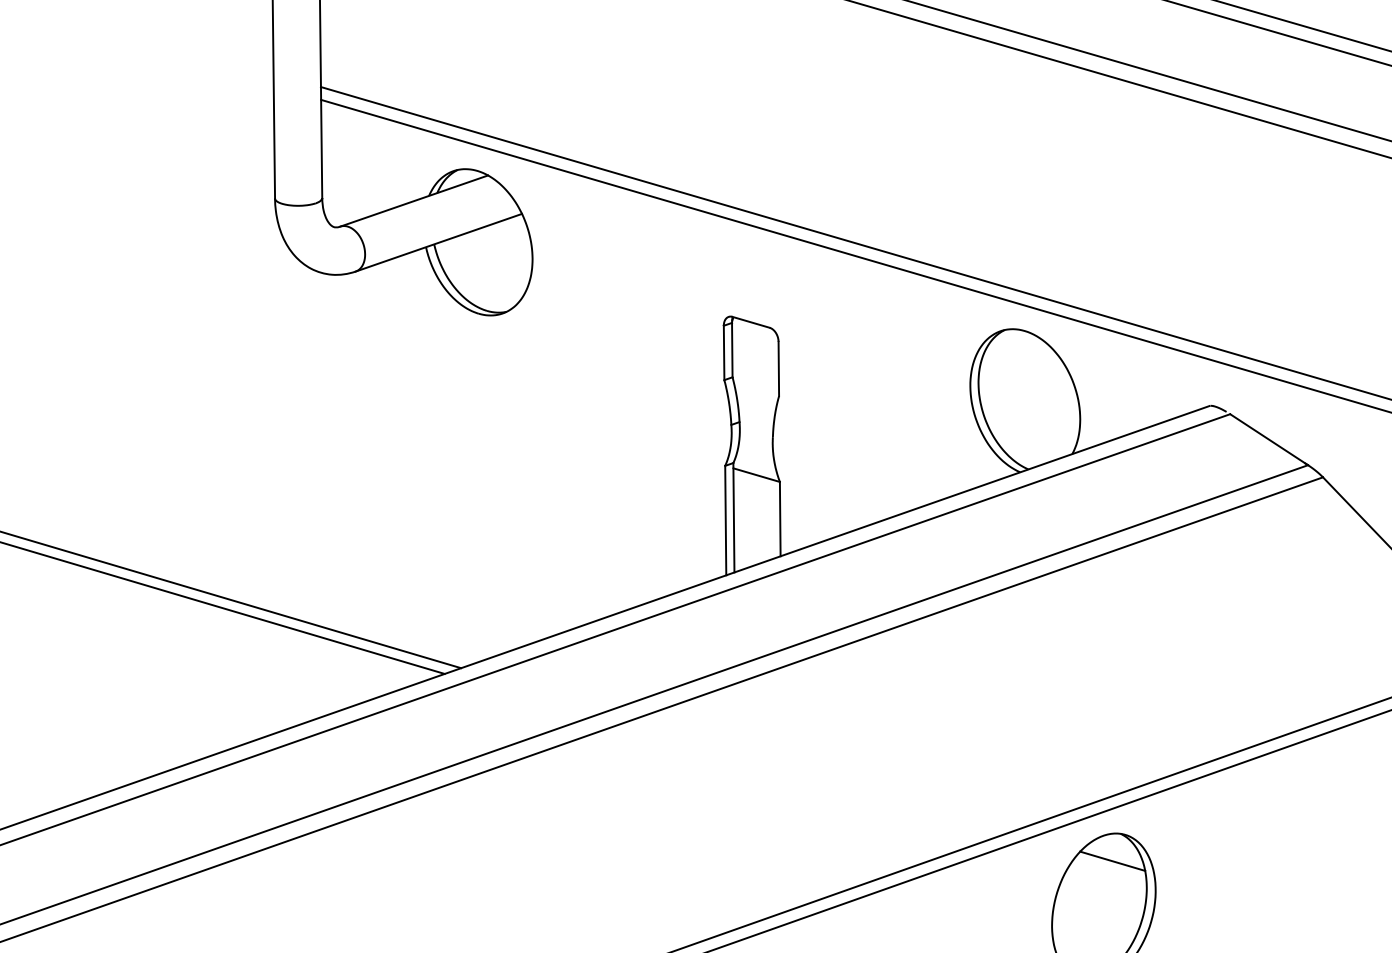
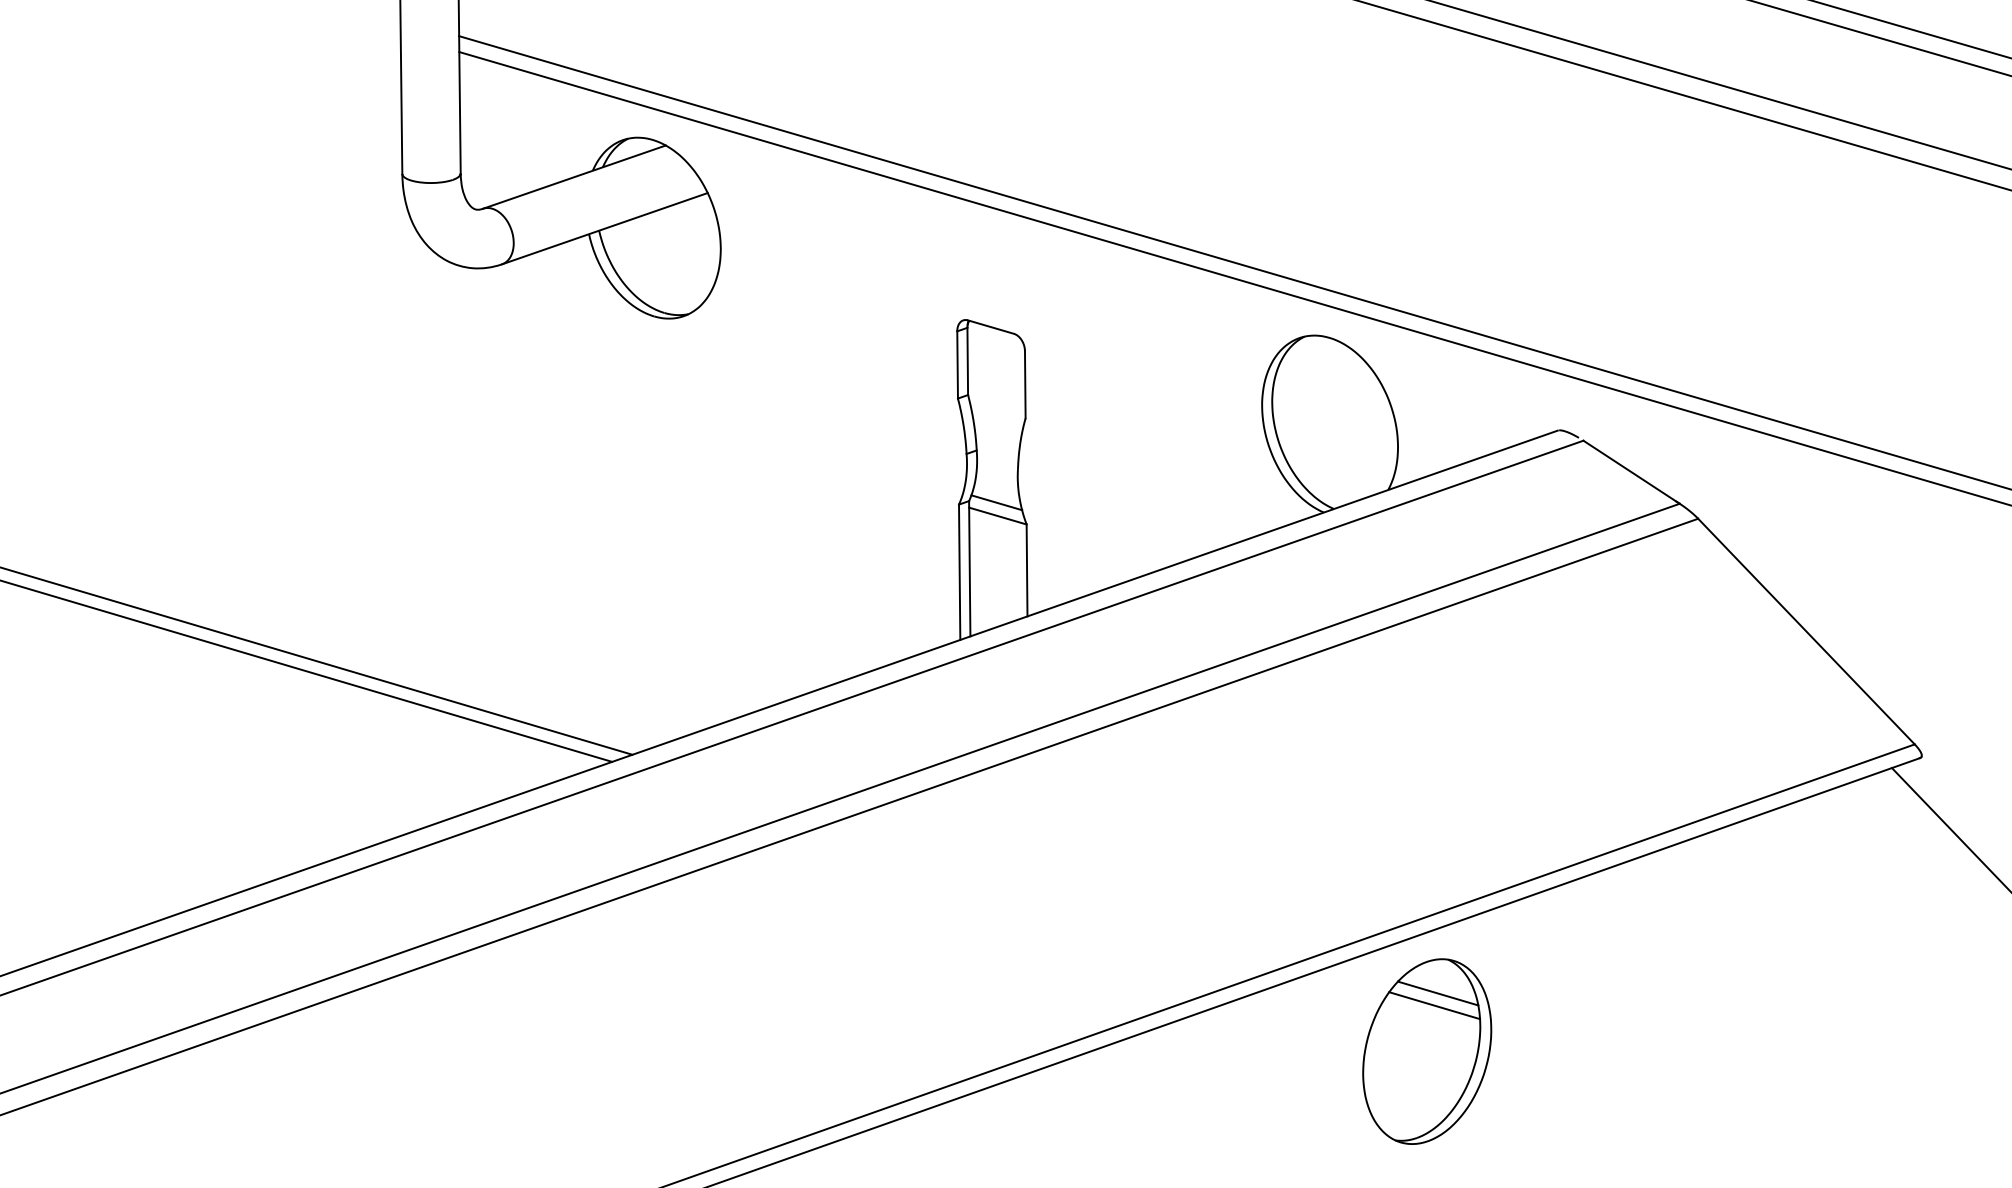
line: (755, 464) -> (996, 502), added
line: (1109, 870) -> (1434, 1005), added

